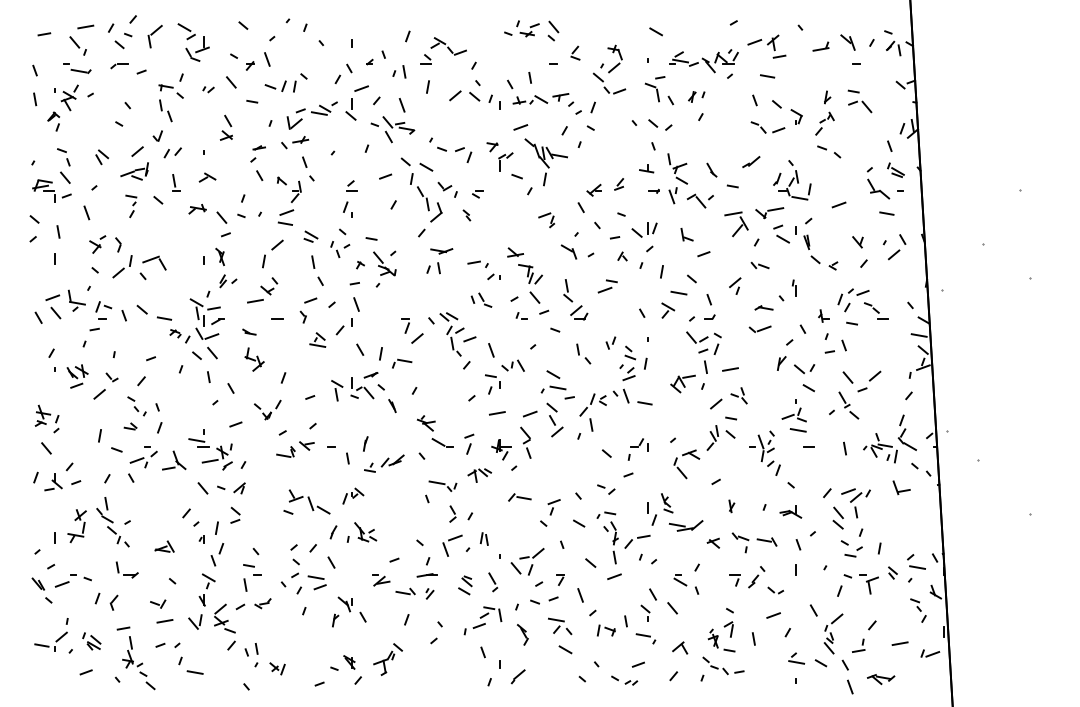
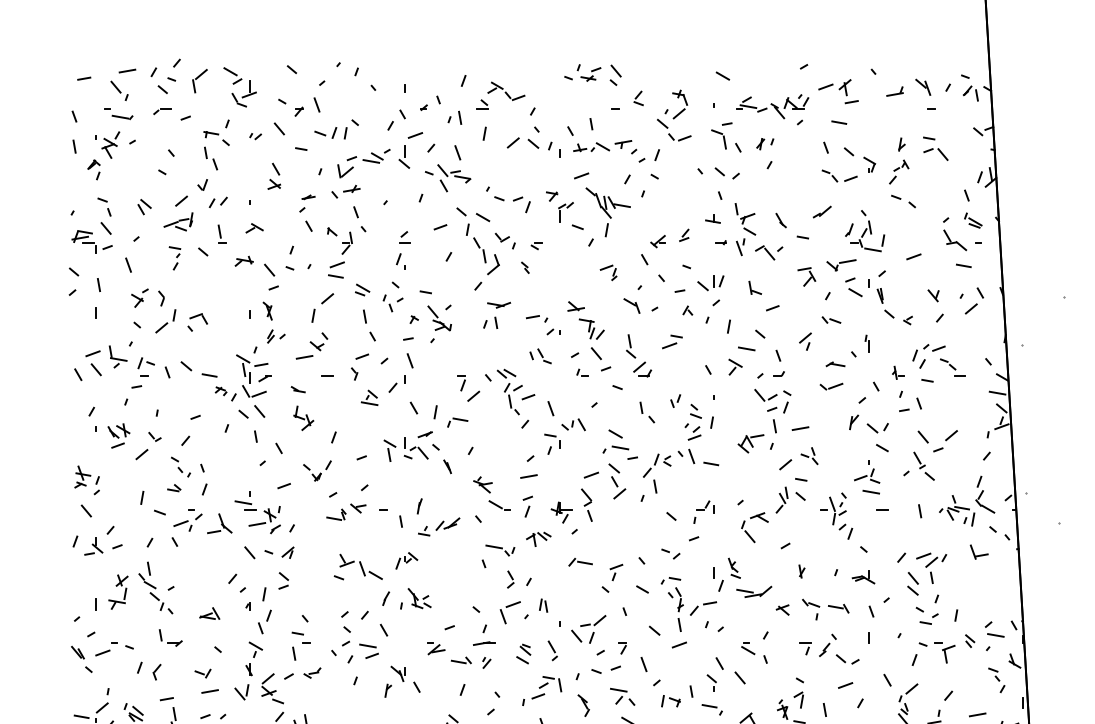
part: (736, 223) -> (806, 276), size x0.71
part: (152, 267) -> (197, 322), size x0.71
line: (497, 413) -> (529, 476), moved
part: (775, 590) -> (847, 659), size x1.43

